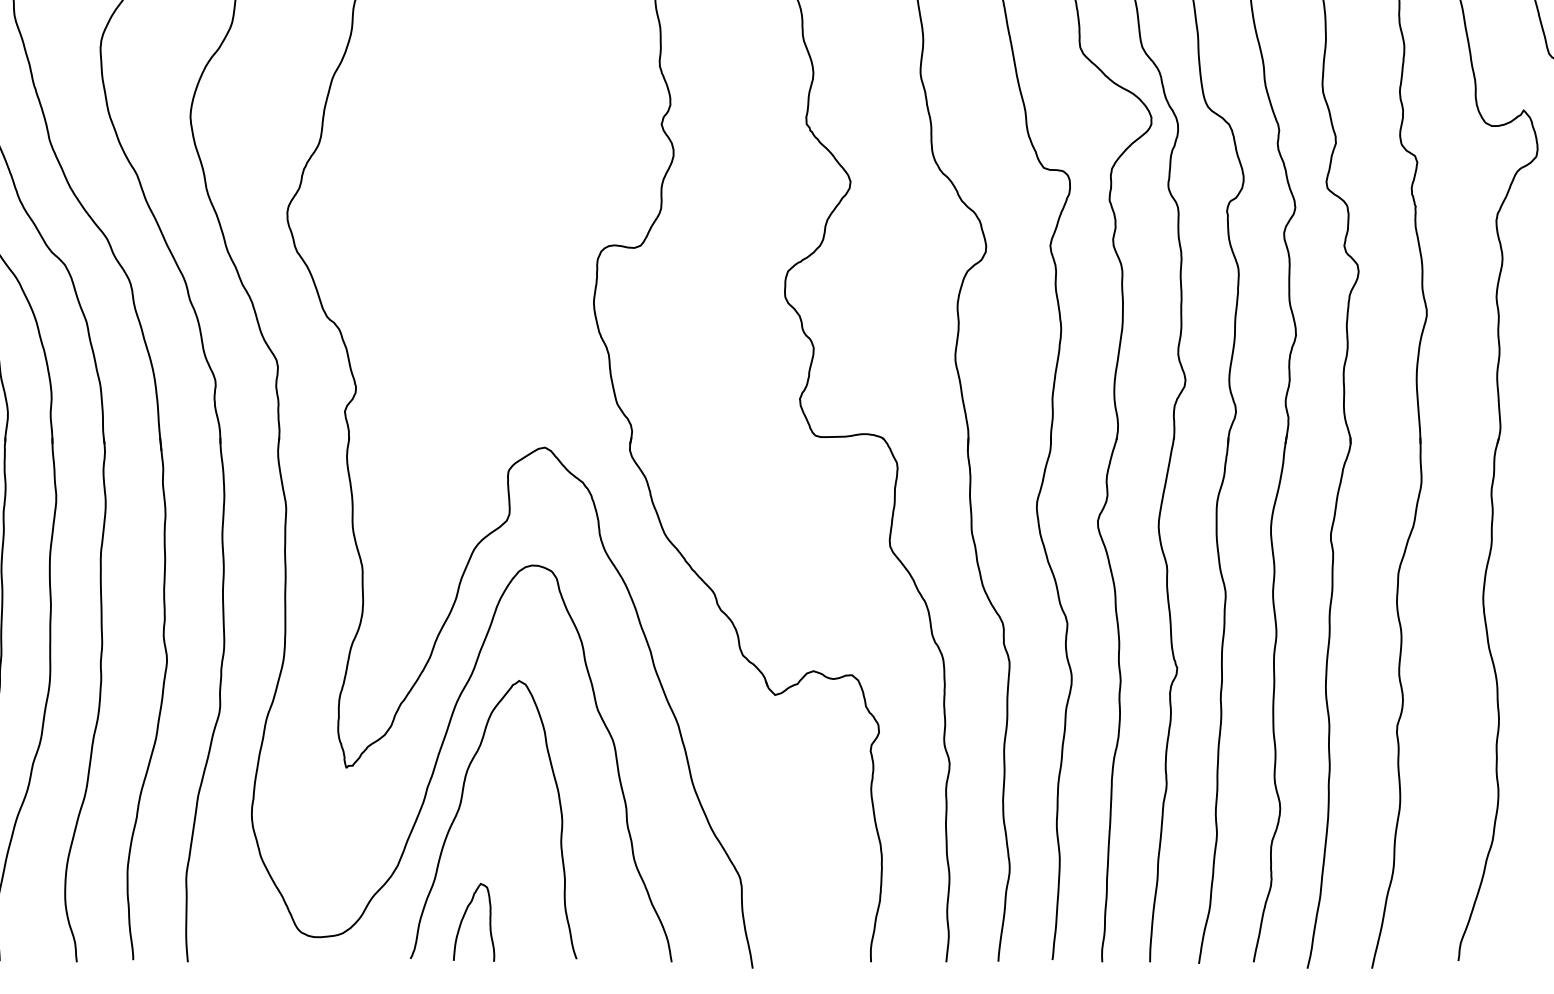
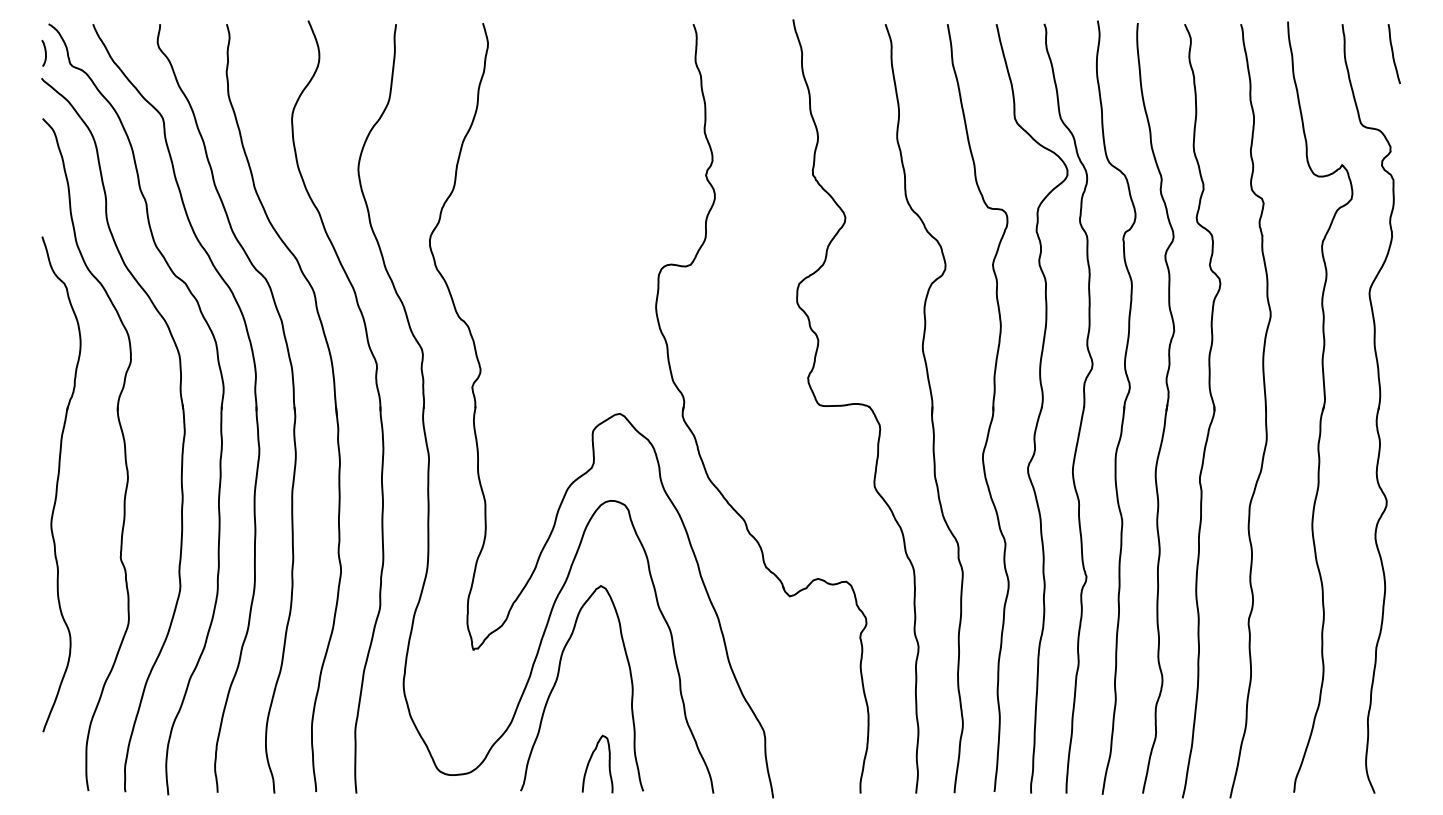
curve: (465, 916) -> (591, 759), moved

